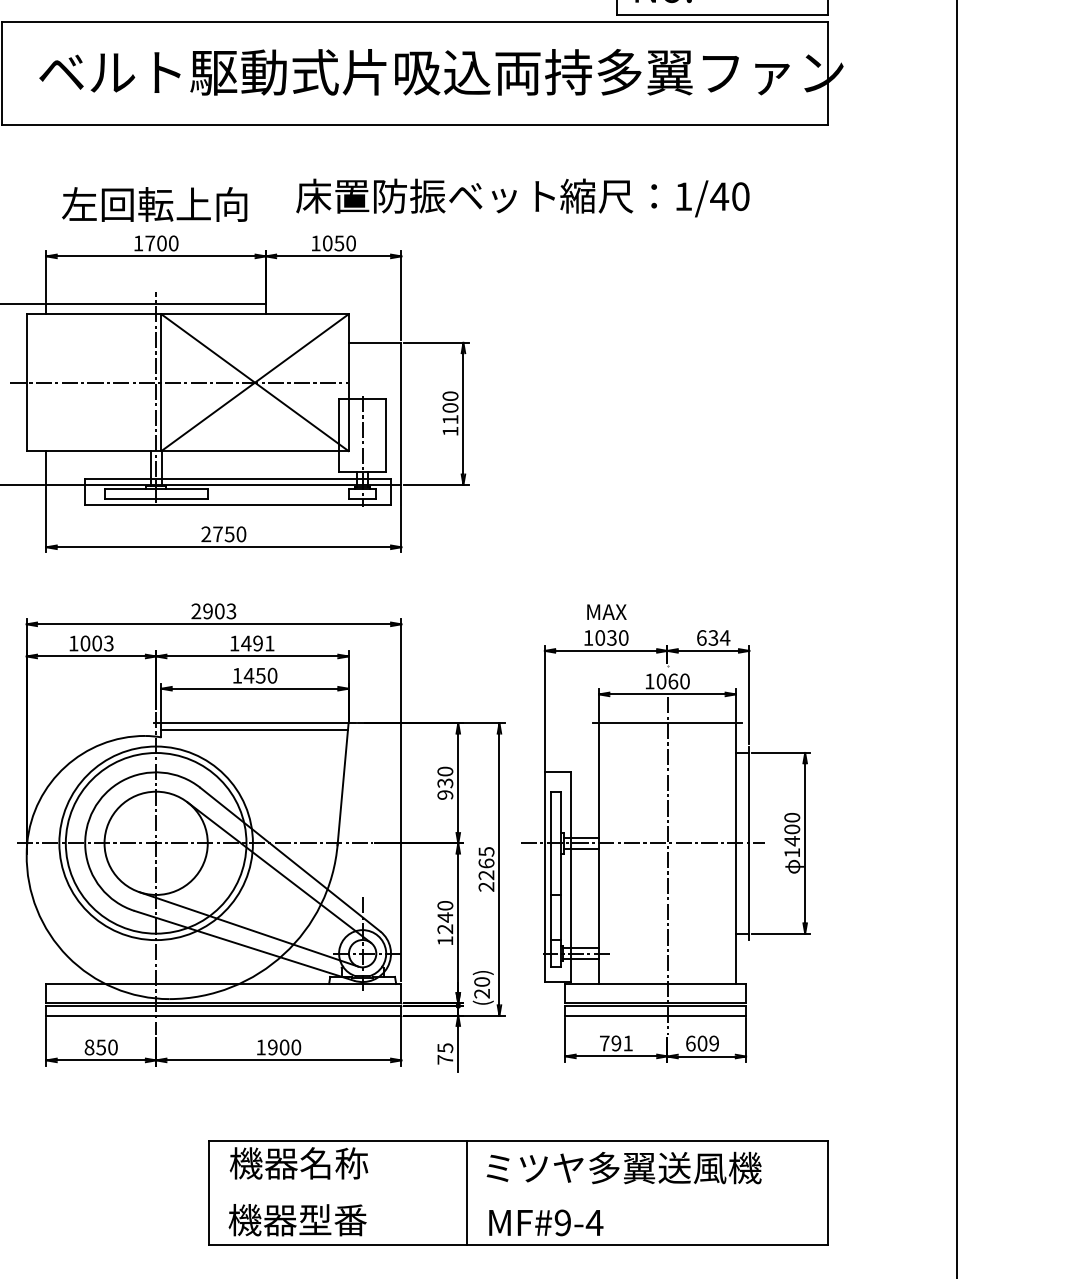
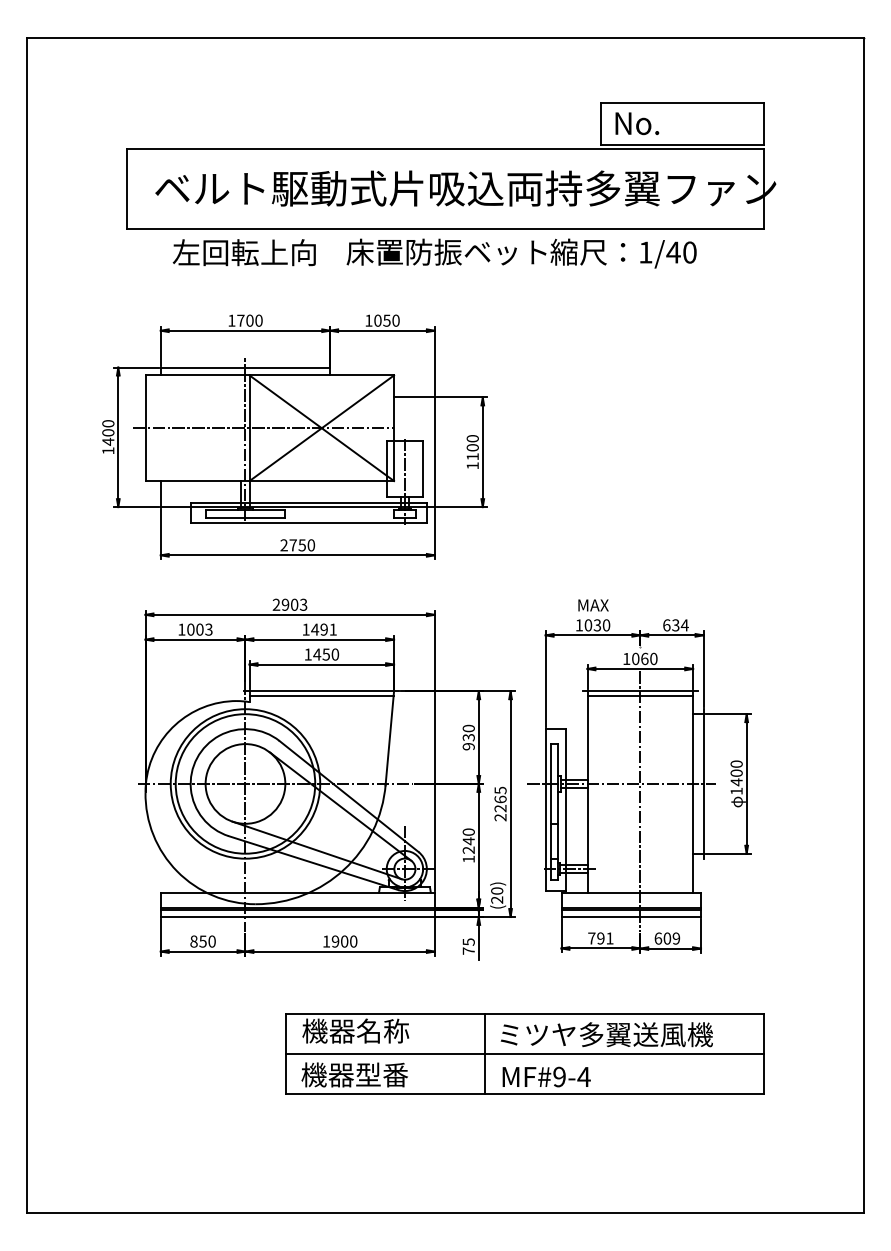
text: (522, 197) -> (521, 253), moved
text: (153, 204) -> (243, 252), moved
line: (667, 730) -> (640, 696), added
line: (518, 1193) -> (525, 1054), added

